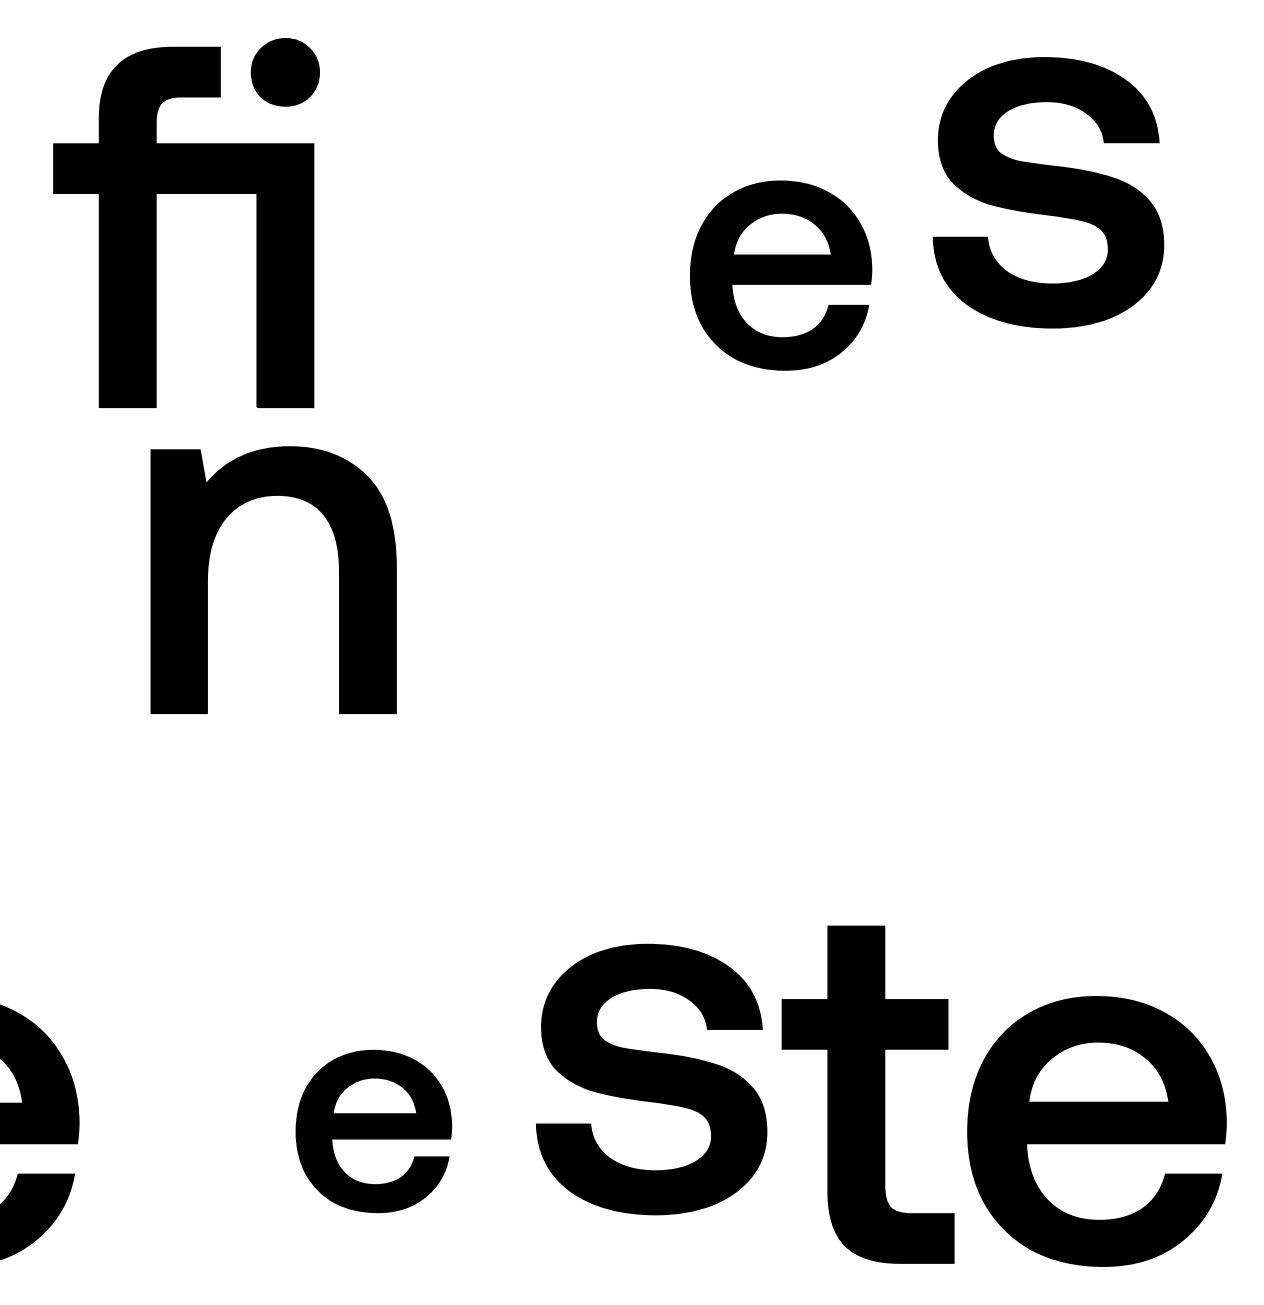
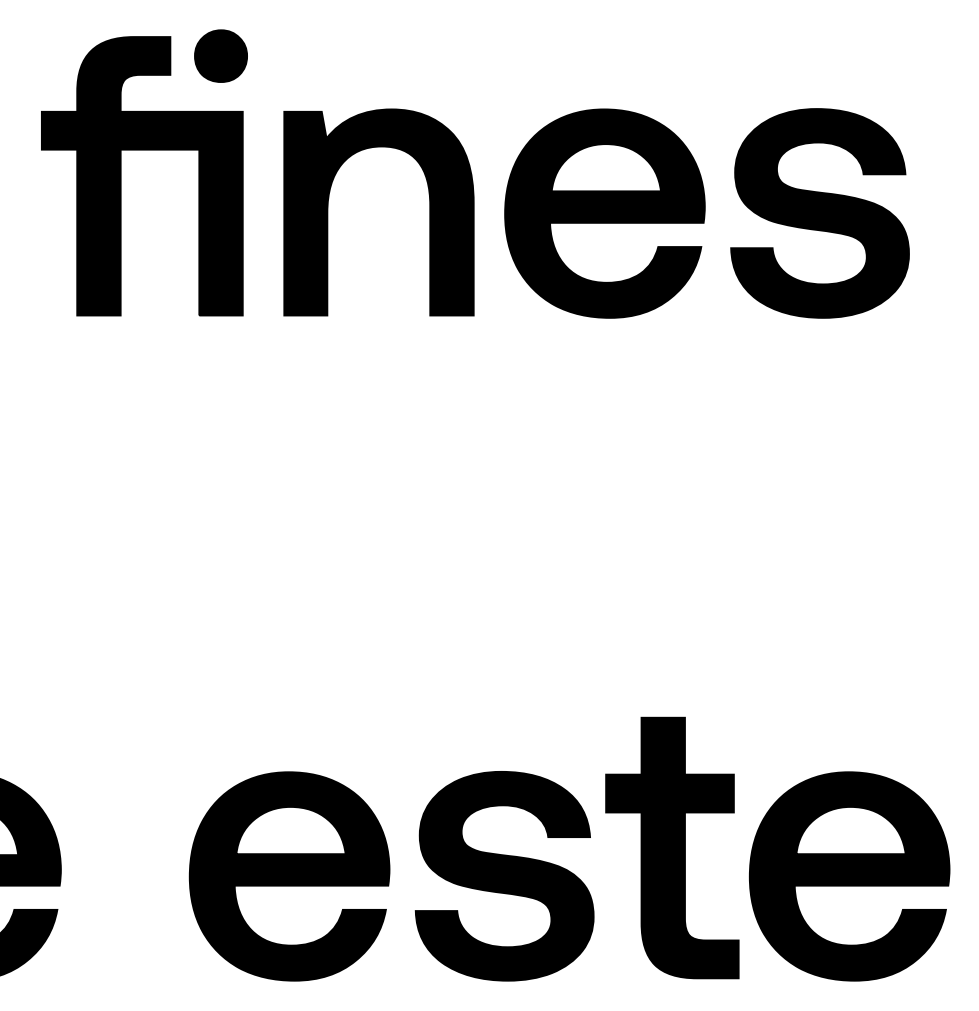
part: (1047, 192) -> (819, 213), moved
part: (780, 275) -> (604, 213), size x1.43
part: (208, 580) -> (328, 212), moved
part: (651, 1079) -> (504, 876), moved
part: (373, 1131) -> (289, 876), size x1.67

